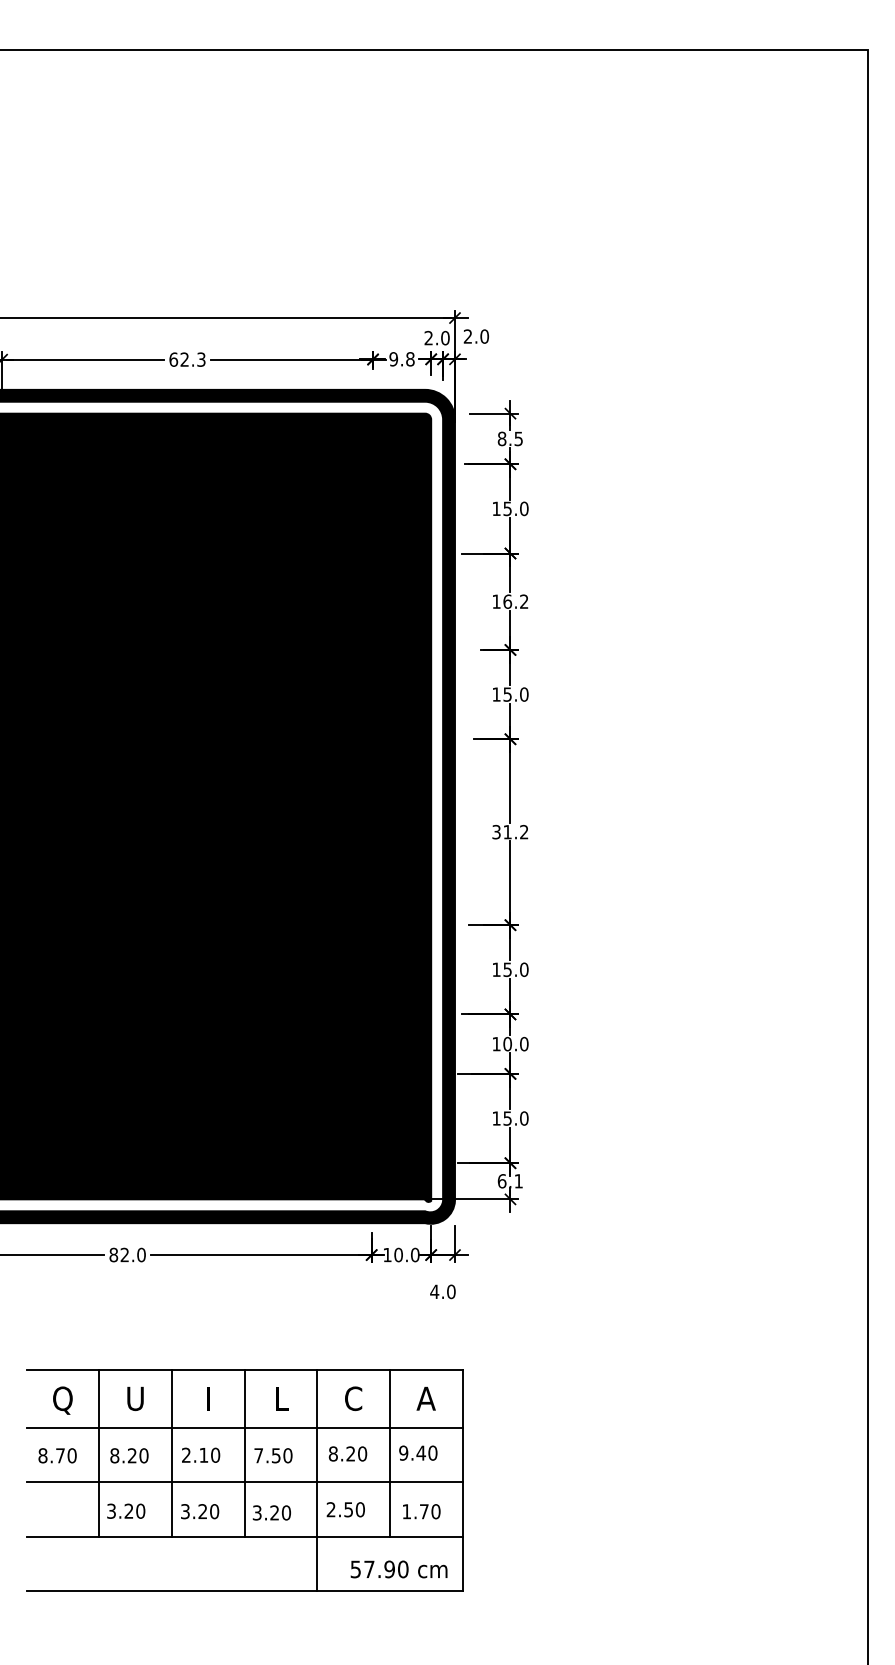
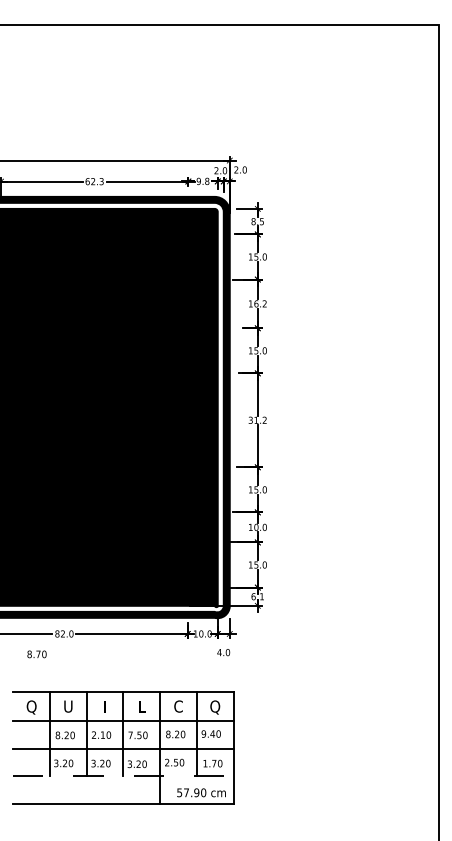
text: (426, 1400) -> (215, 707), A -> Q
text: (56, 1456) -> (36, 654), moved
line: (244, 1537) -> (123, 776), solid -> dashed

